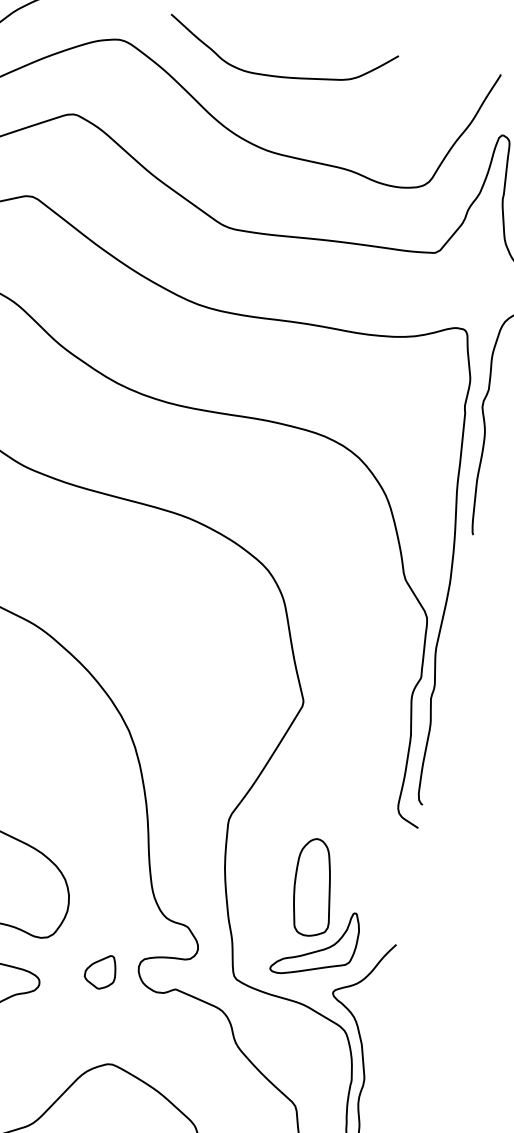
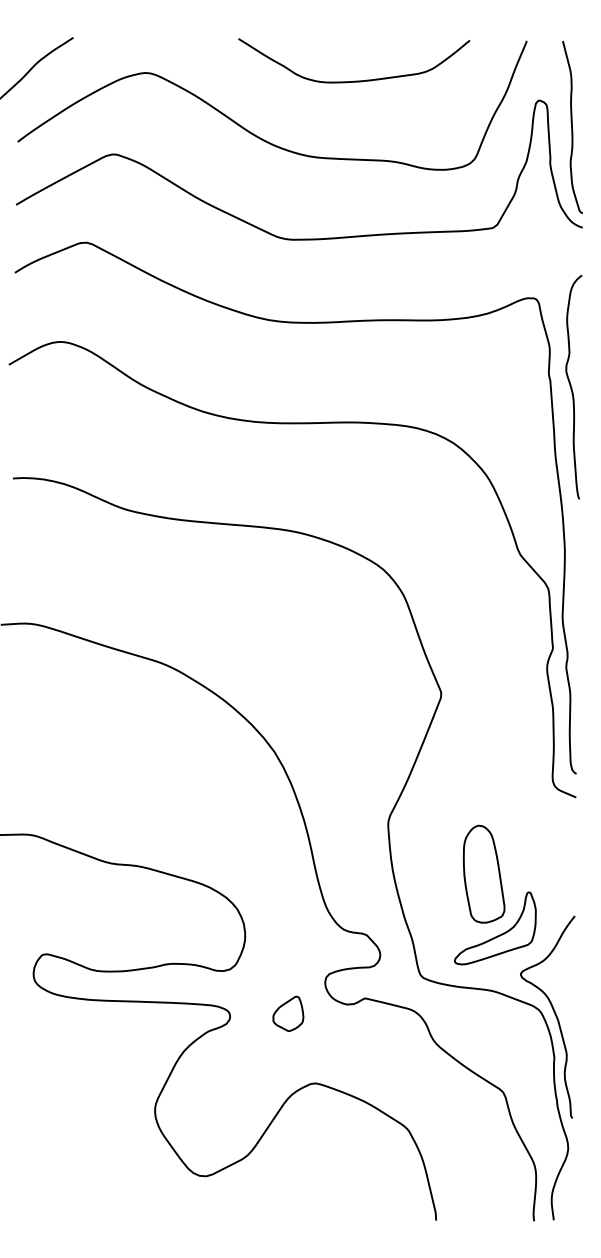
curve: (278, 75) -> (354, 80), moved
part: (100, 971) -> (288, 1013), moved

